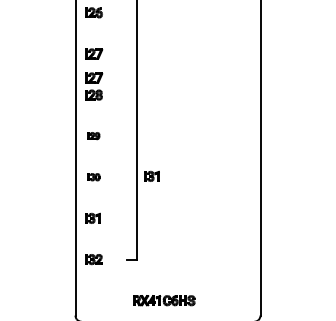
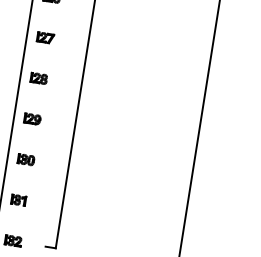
part: (94, 77) -> (42, 61), removed
part: (93, 135) -> (32, 118), size x1.43
part: (151, 175) -> (83, 167), removed
part: (93, 176) -> (25, 158), size x1.43

